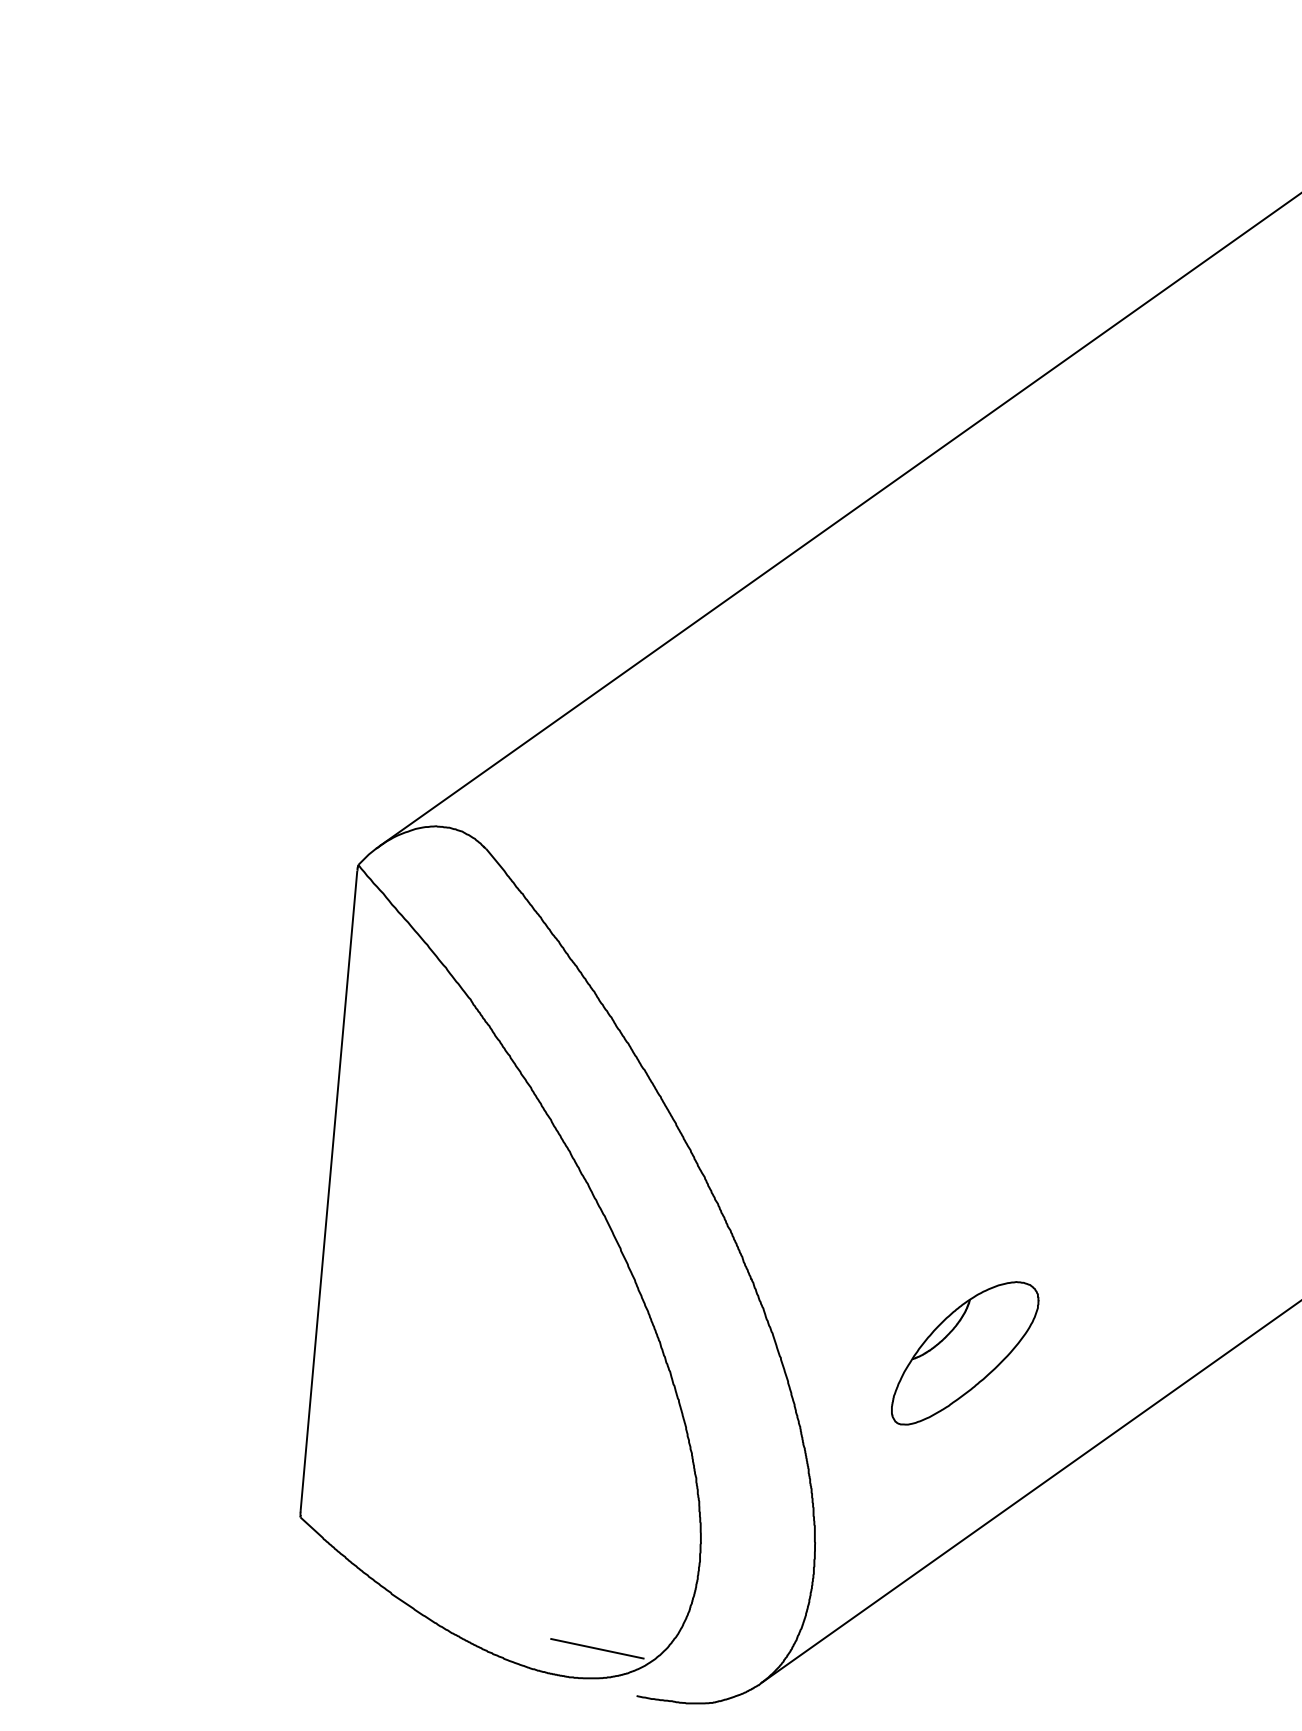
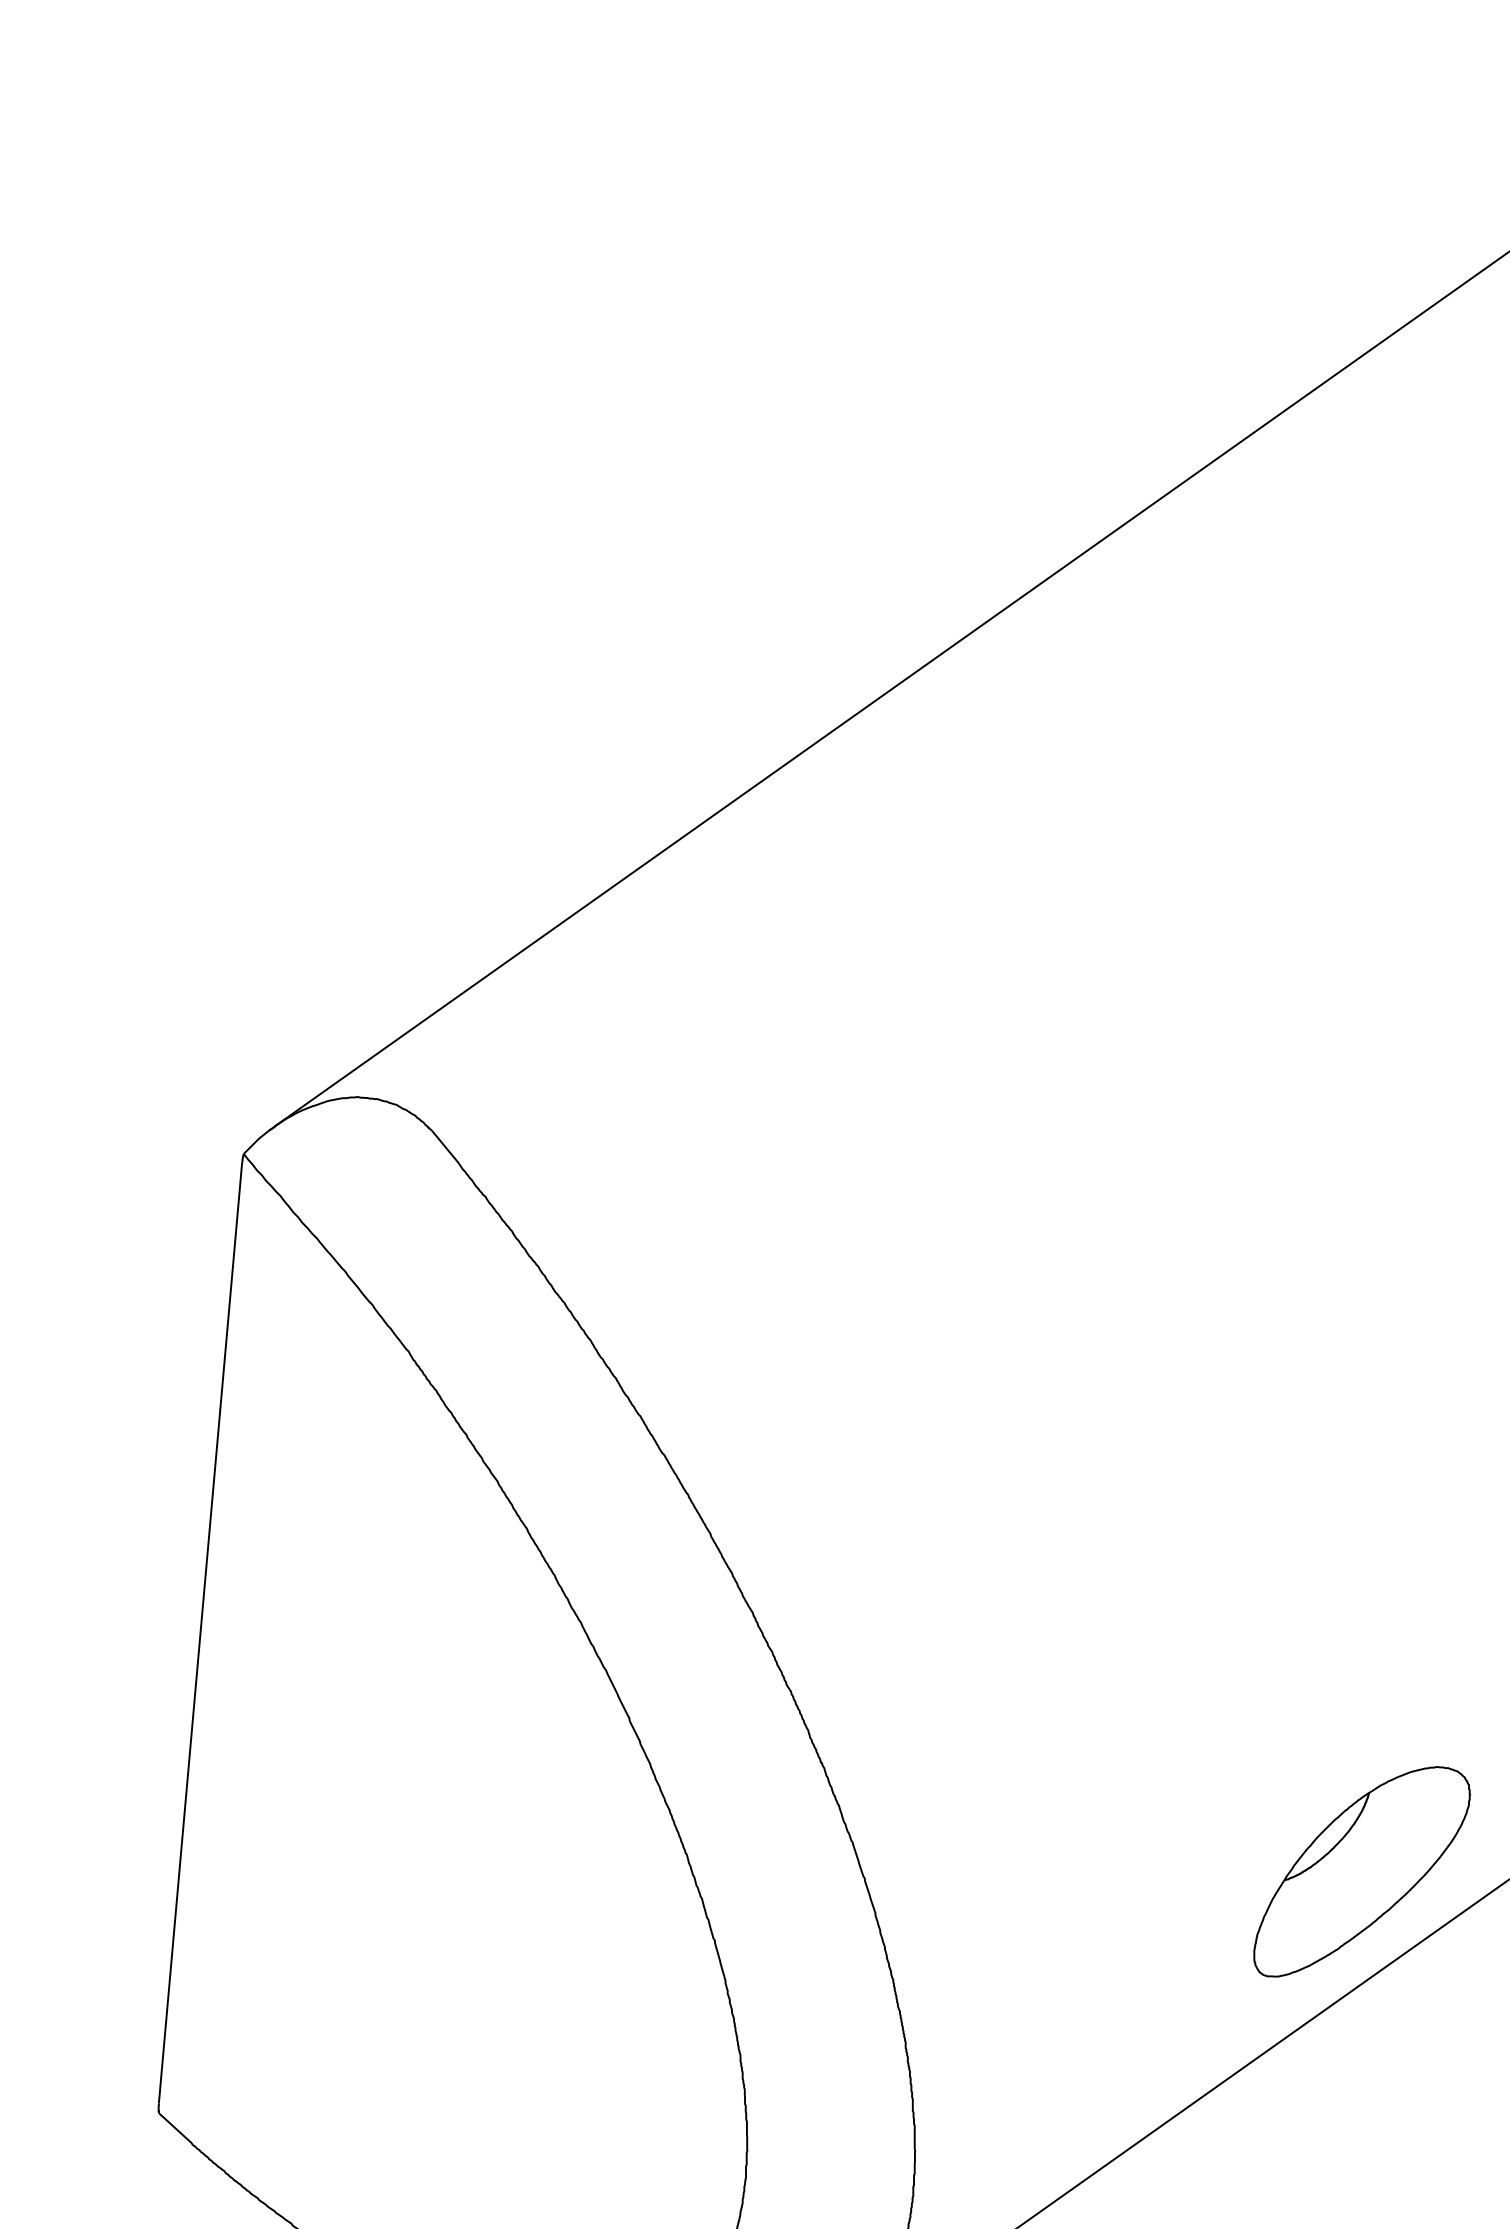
part: (965, 1353) -> (1362, 1872), moved

